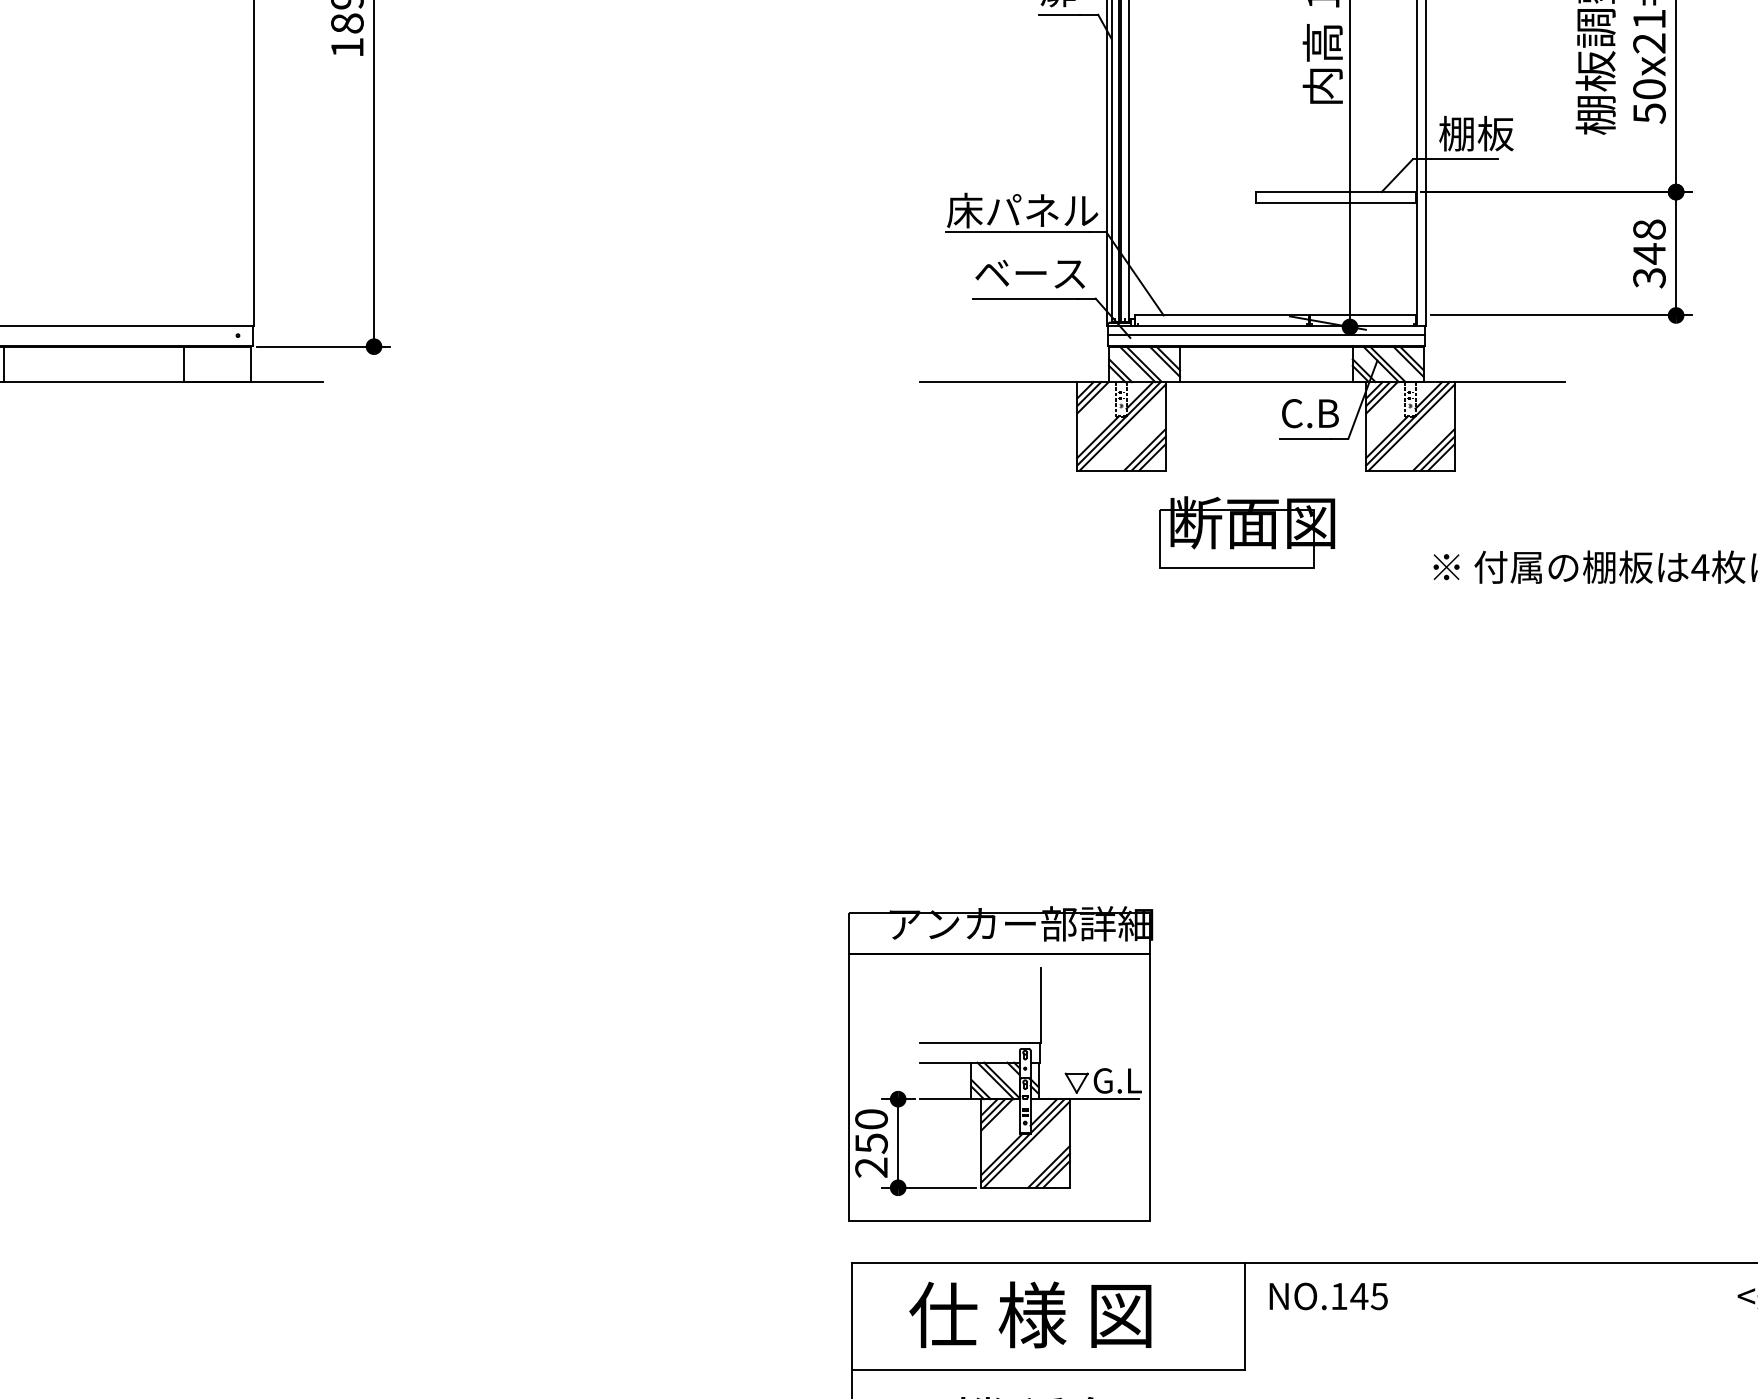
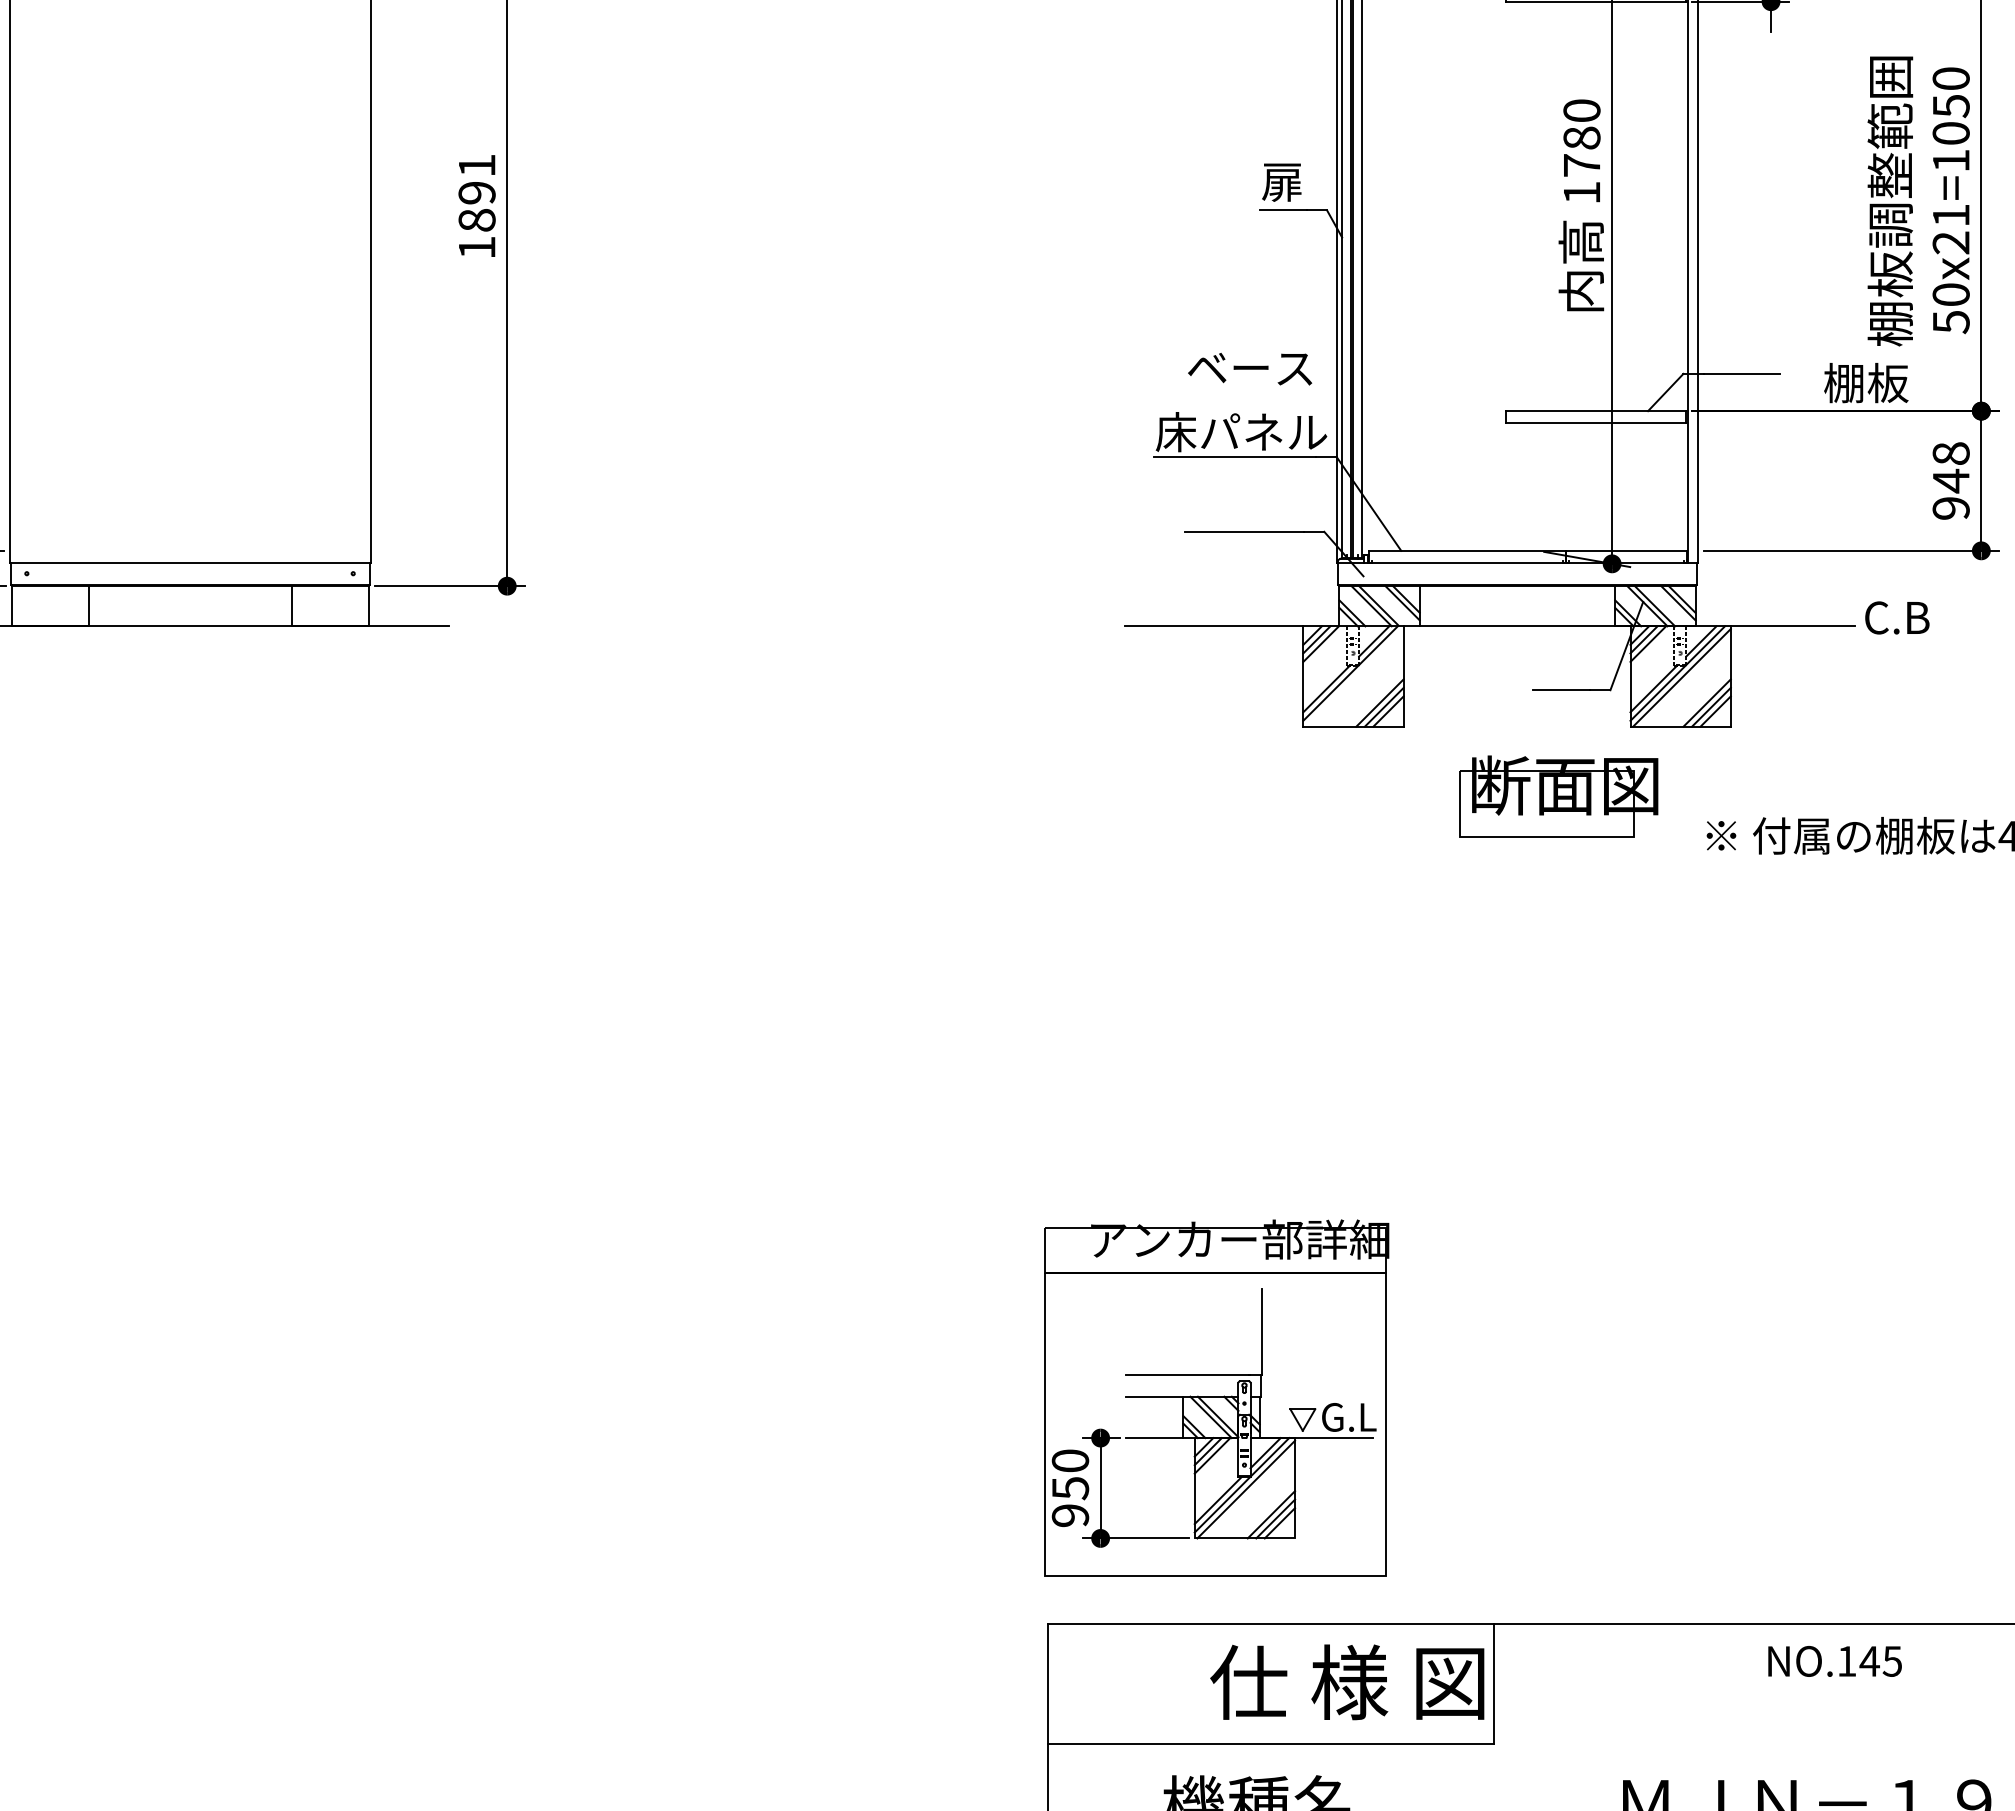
text: (1476, 134) -> (1866, 383), moved
text: (1030, 274) -> (1250, 369), moved
text: (1648, 278) -> (1950, 508), 348 -> 948
line: (1266, 334) -> (1517, 572), removed
text: (1310, 413) -> (1897, 617), moved
line: (1122, 427) -> (1354, 677), removed
part: (1246, 532) -> (1558, 796), moved
text: (871, 1167) -> (1070, 1515), 250 -> 950
text: (1328, 1296) -> (1834, 1661), moved
text: (1030, 1315) -> (1347, 1682), moved

